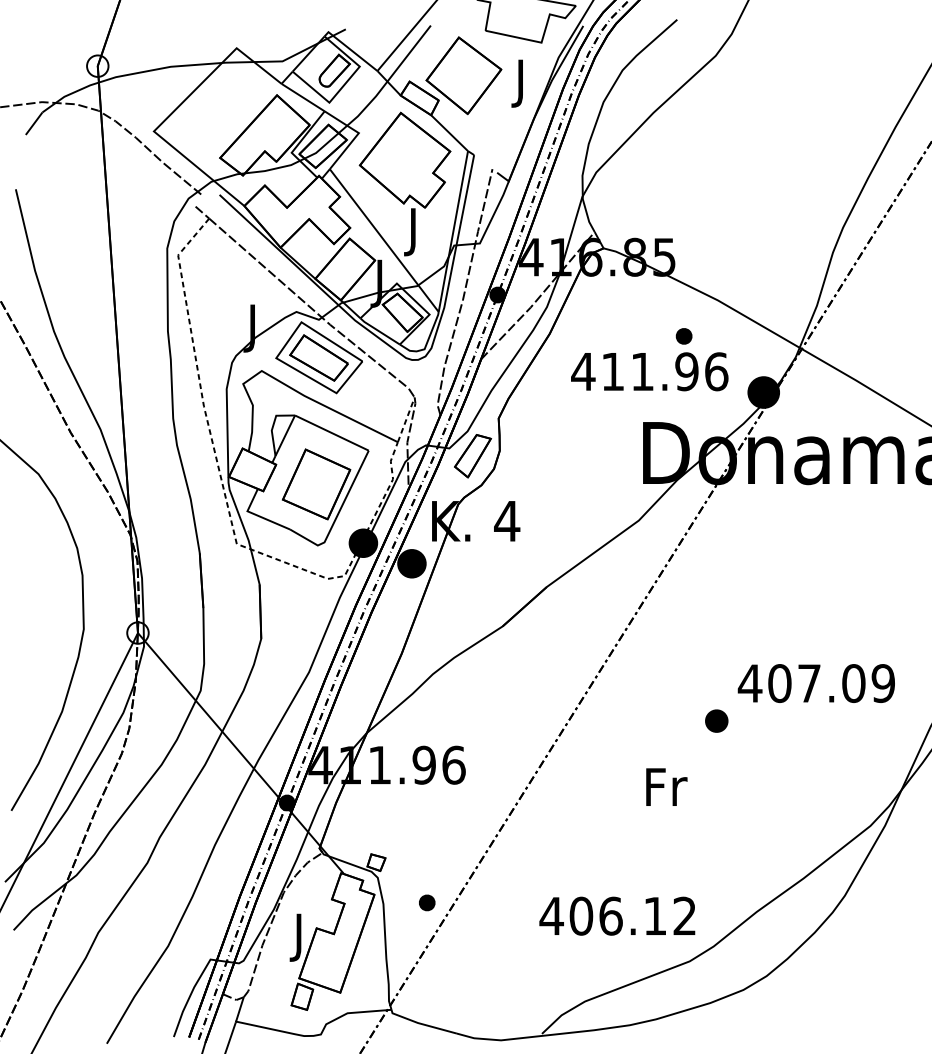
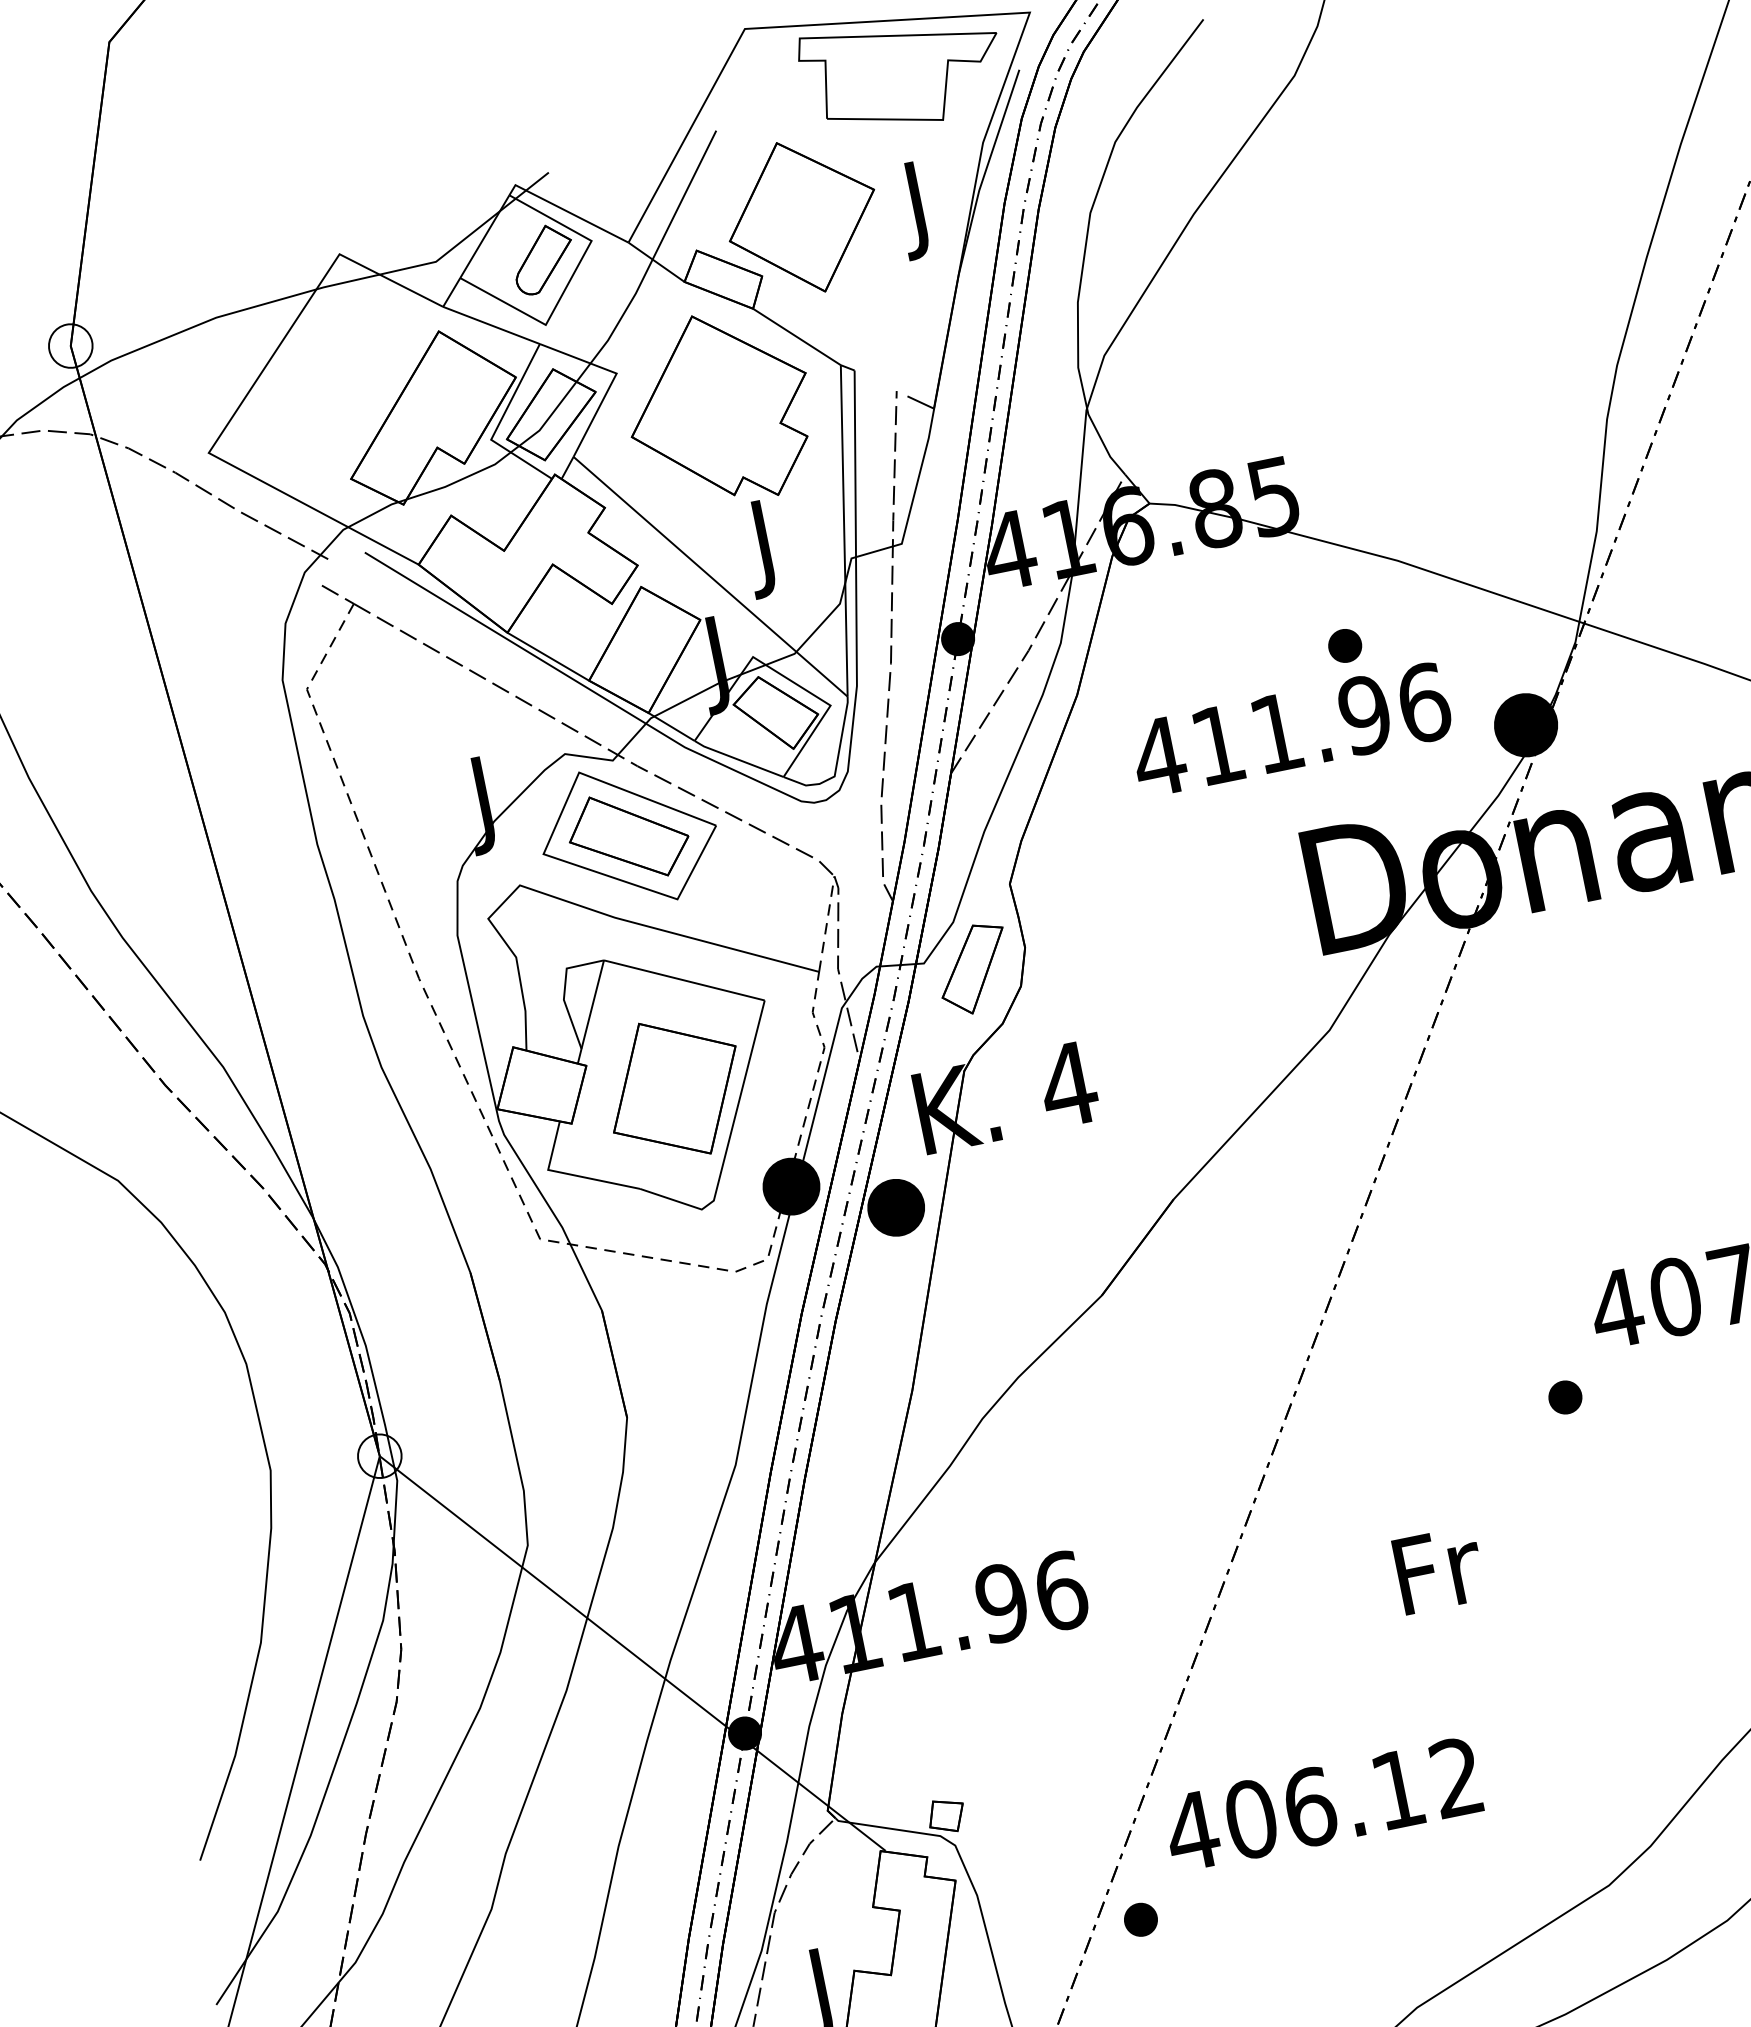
part: (716, 721) -> (1565, 1398), size x0.71
text: (666, 786) -> (1438, 1568), moved
part: (427, 902) -> (1141, 1918), moved
text: (617, 915) -> (1322, 1803), moved

